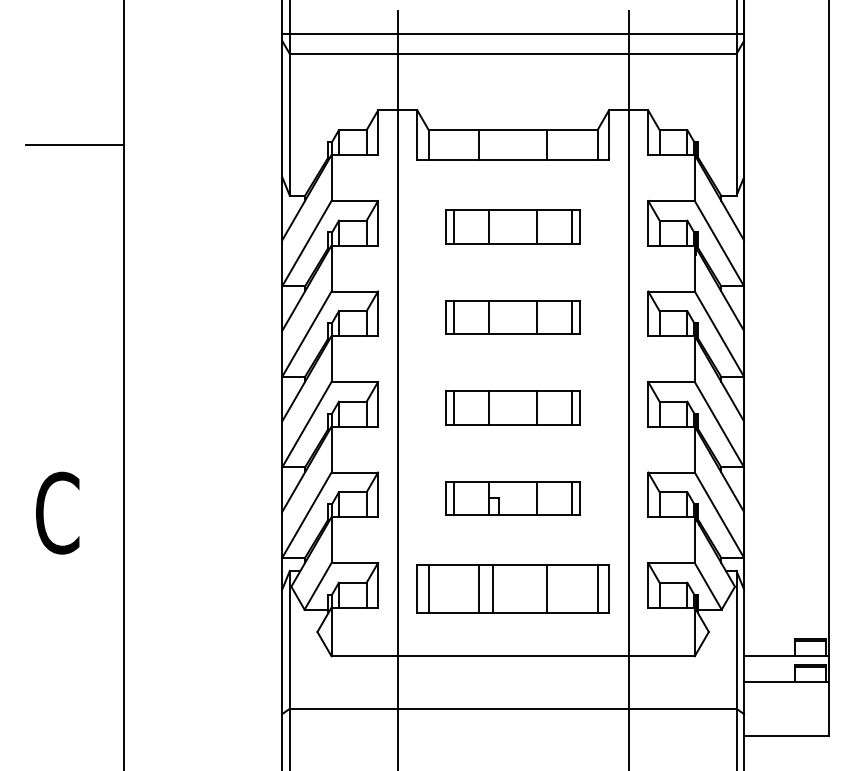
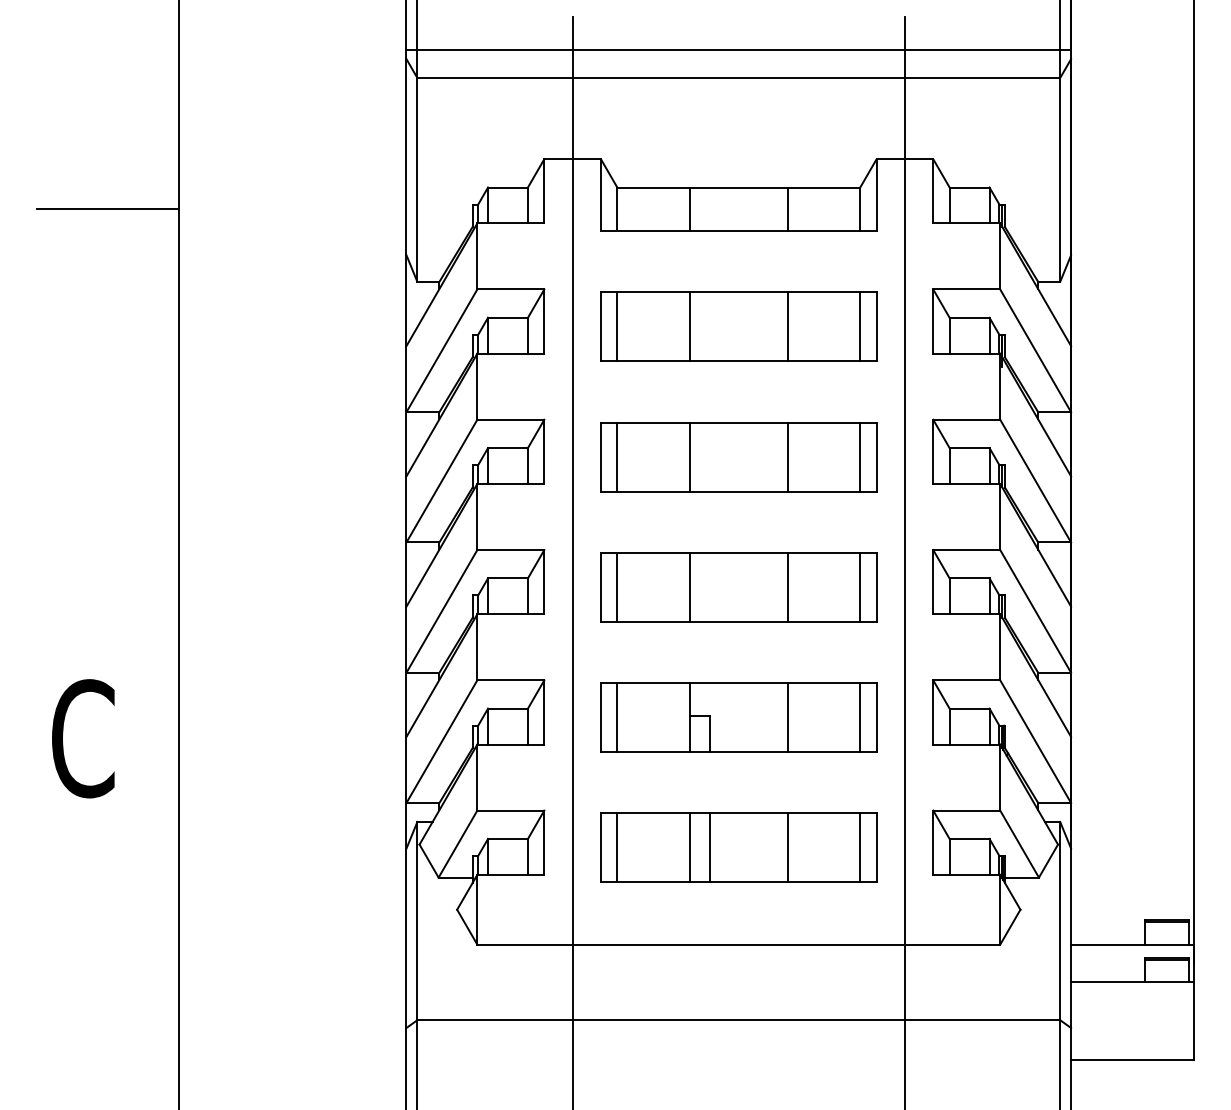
part: (512, 226) -> (737, 326), size x1.43
part: (512, 316) -> (737, 455), size x1.43
part: (512, 407) -> (737, 586), size x1.43
part: (512, 498) -> (737, 717), size x1.43

